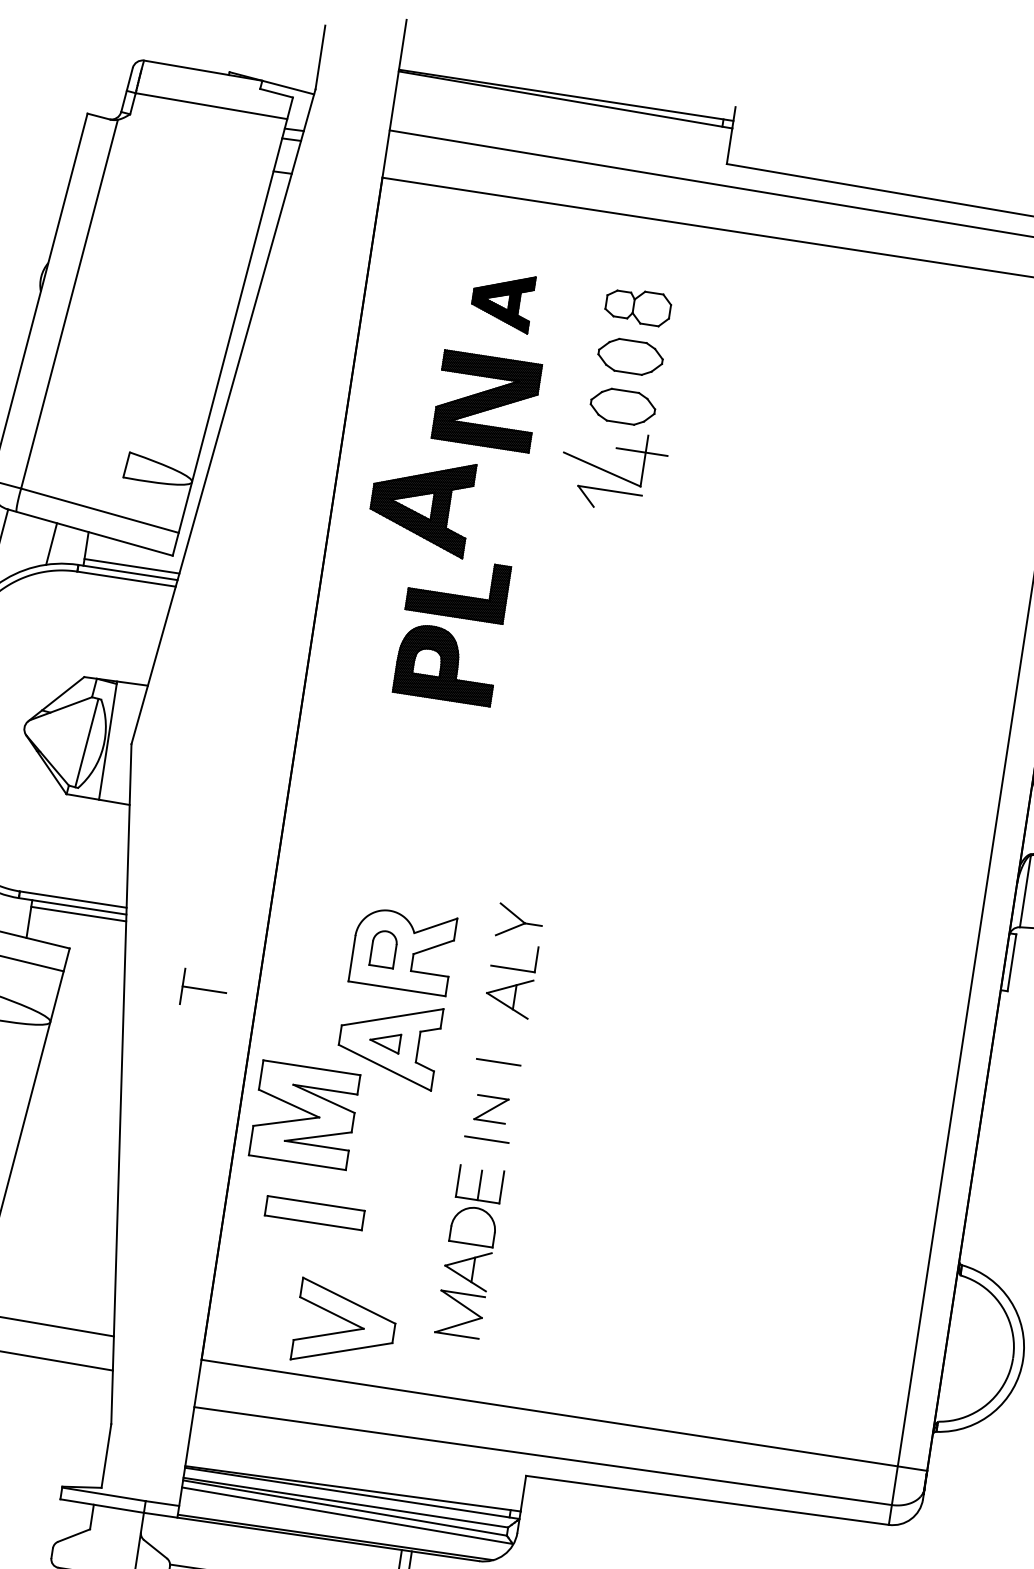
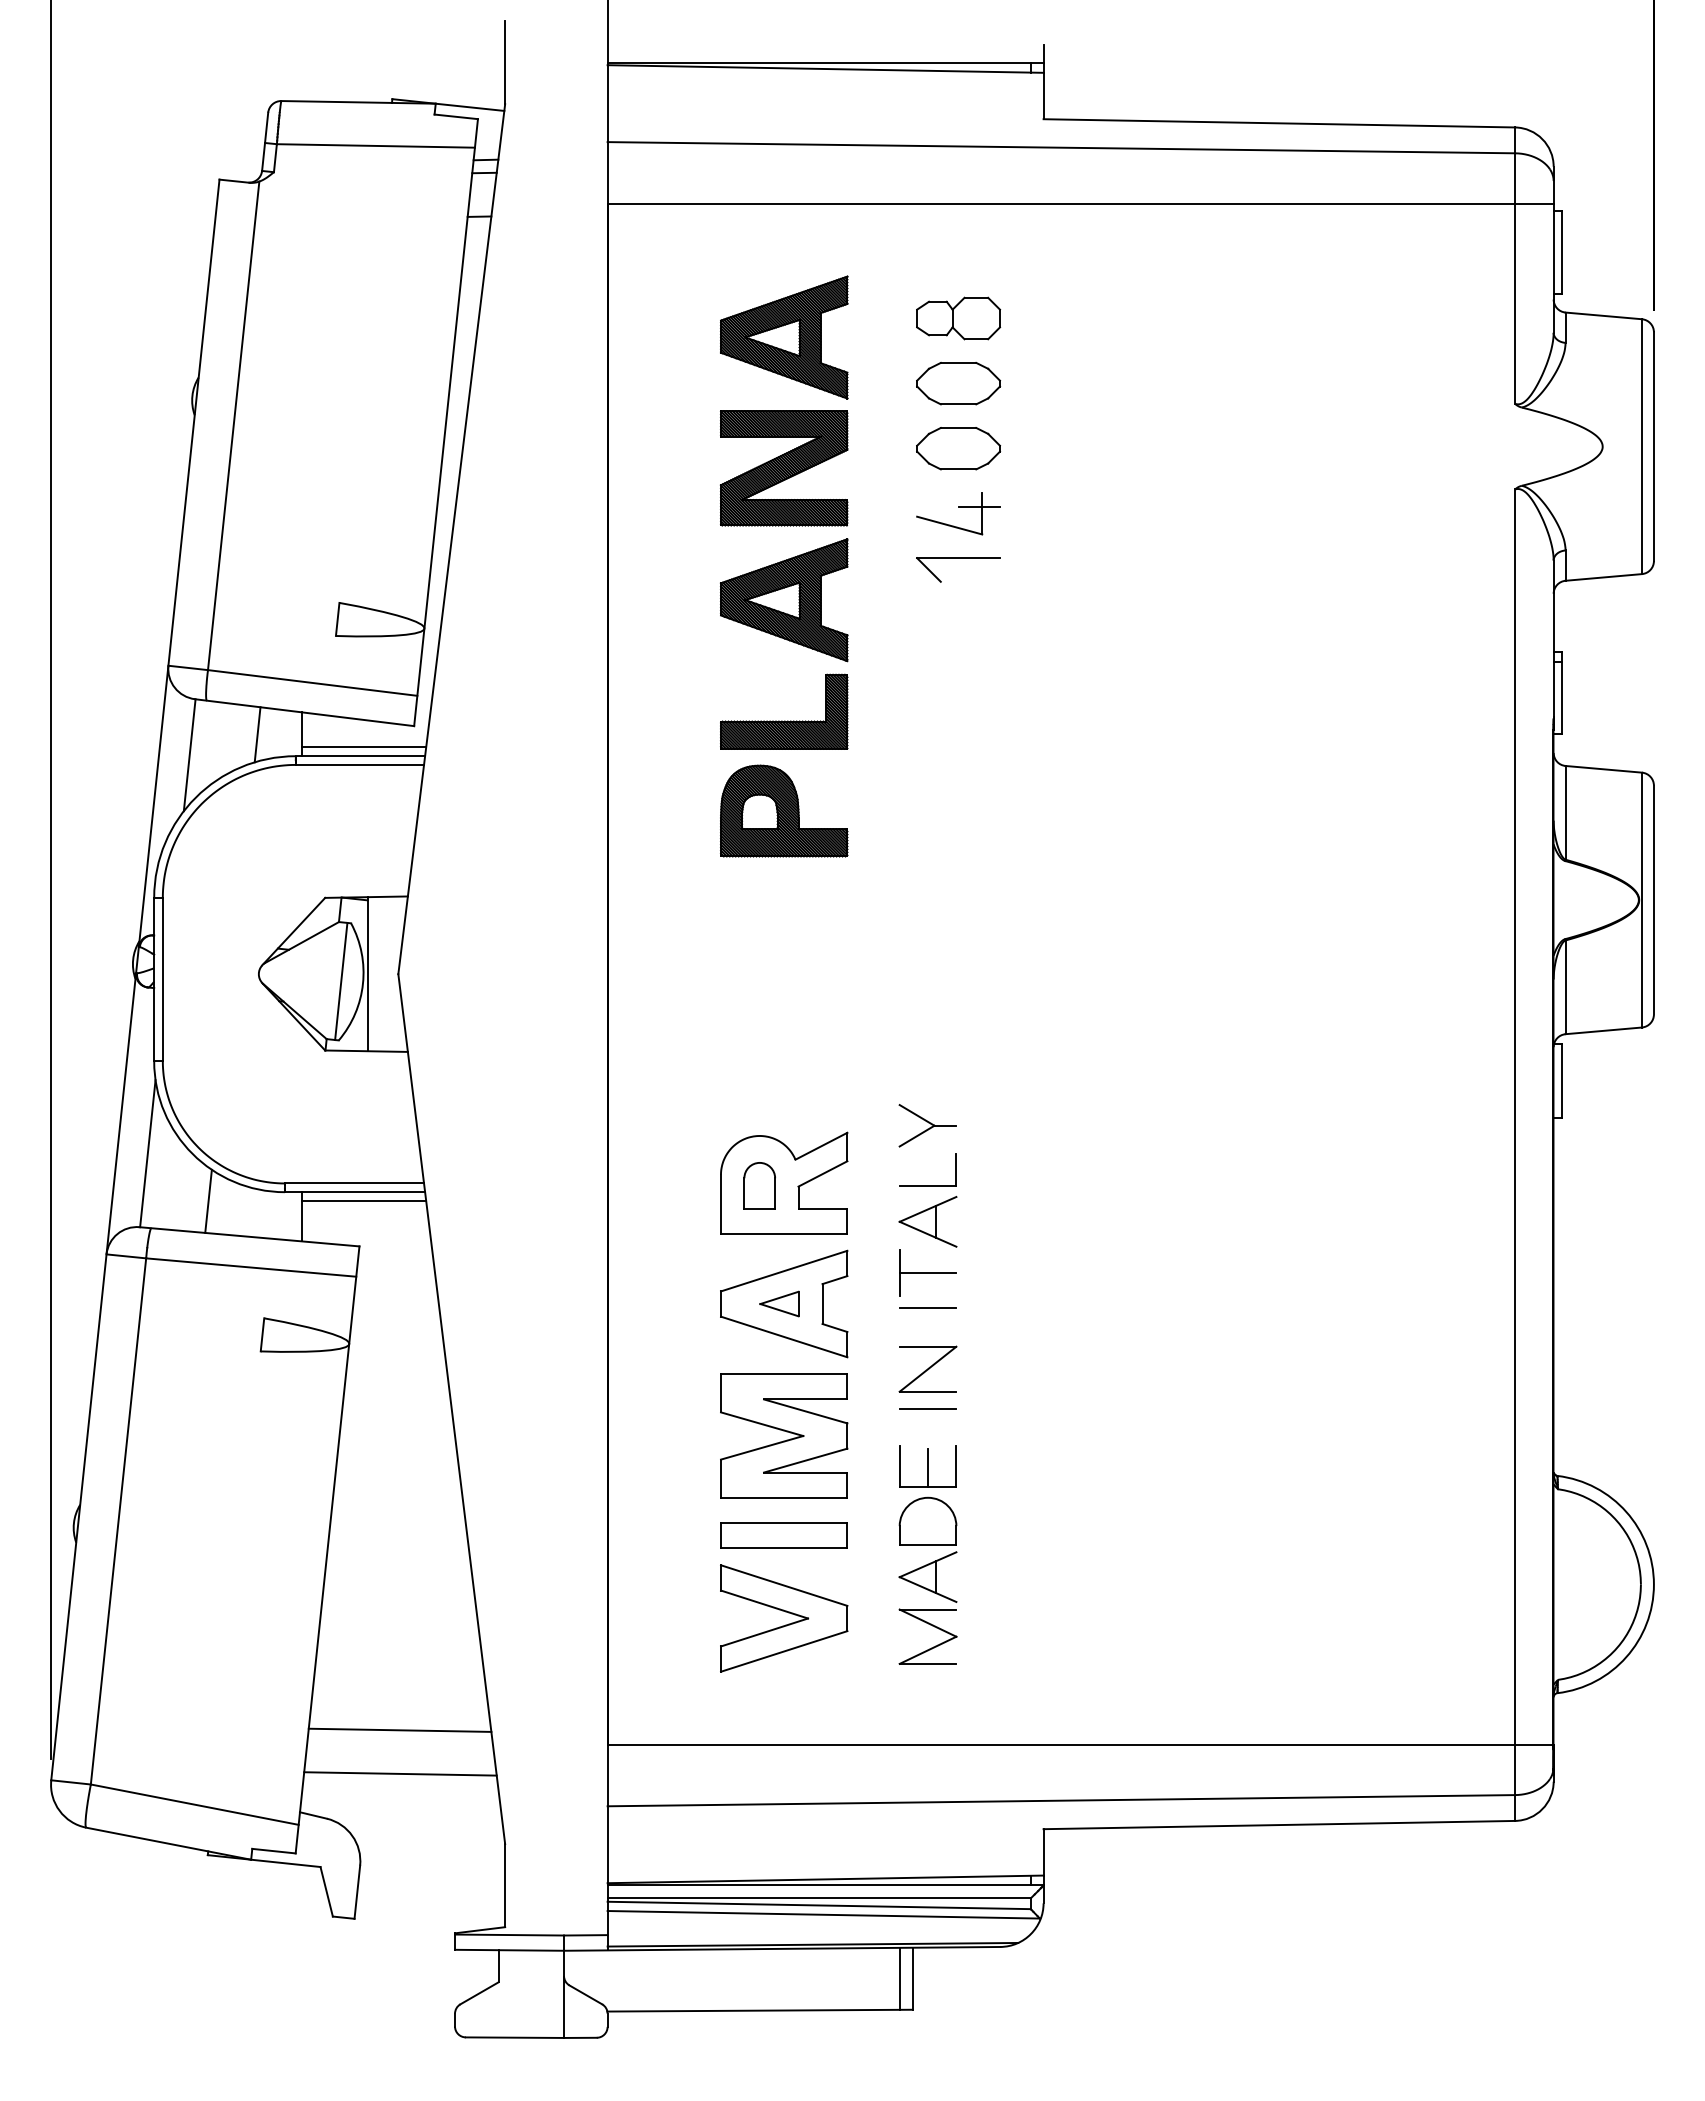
part: (502, 301) -> (784, 337), size x1.67
part: (615, 456) -> (958, 513), size x0.62
part: (420, 504) -> (783, 600), moved
part: (203, 989) -> (927, 1272), moved
part: (491, 1108) -> (927, 1368), size x1.43
part: (304, 1114) -> (784, 1435), moved
part: (314, 1212) -> (783, 1535), moved
part: (347, 1321) -> (785, 1612), moved

